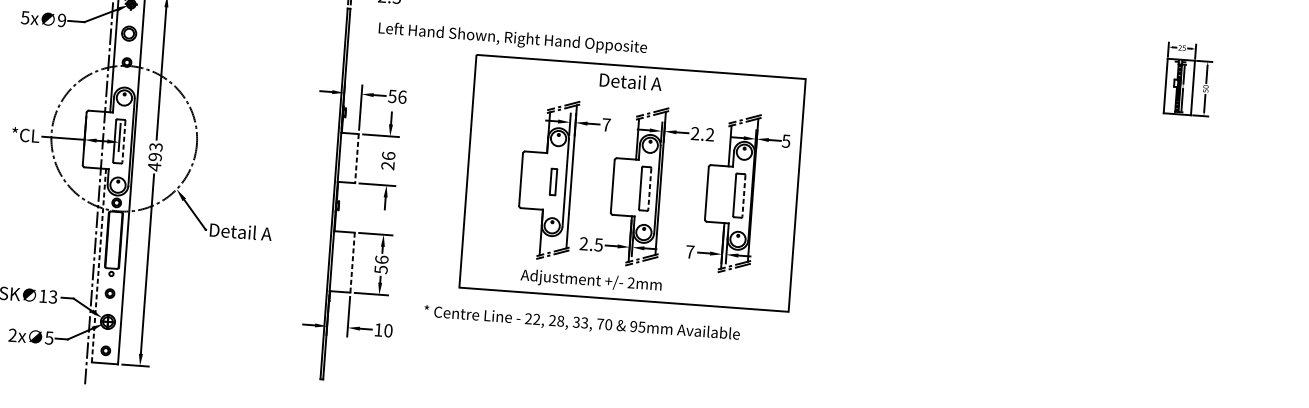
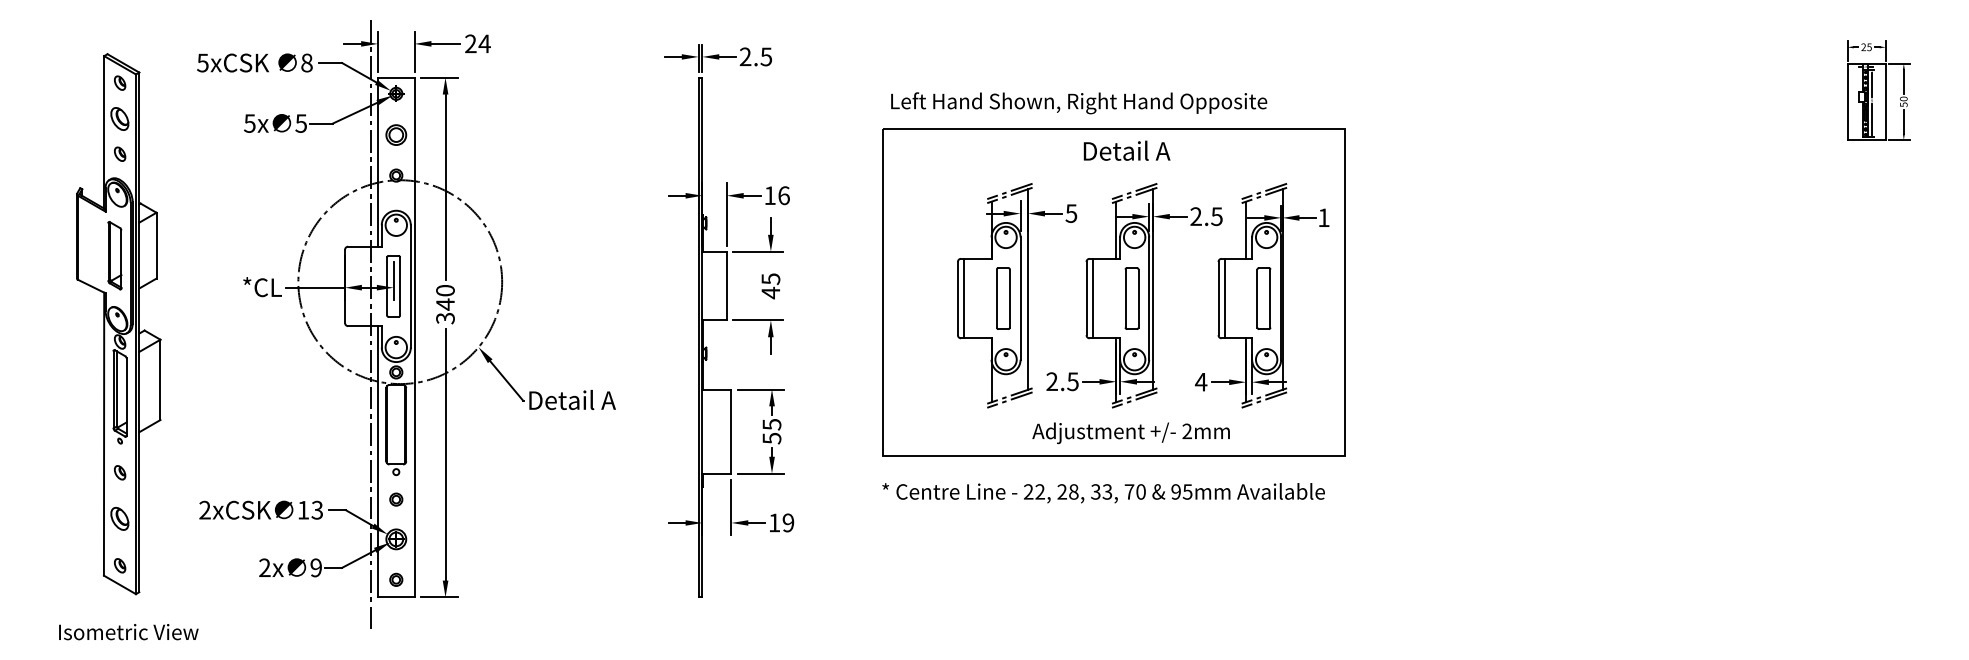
text: (61, 20) -> (300, 123), 9 -> 5
text: (513, 39) -> (1079, 103), moved
text: (630, 81) -> (1126, 150), moved
text: (392, 96) -> (769, 195), 56 -> 16
text: (606, 124) -> (1071, 213), 7 -> 5
text: (709, 134) -> (1216, 216), 2.2 -> 2.5
text: (785, 140) -> (1323, 217), 5 -> 1
line: (124, 141) -> (400, 286), dashed -> solid
text: (155, 157) -> (445, 304), 493 -> 340
line: (356, 158) -> (726, 286), dashed -> solid
text: (388, 161) -> (770, 286), 26 -> 45
line: (525, 179) -> (964, 298), added
part: (553, 181) -> (1003, 298), size x1.67
line: (617, 186) -> (1092, 298), added
line: (649, 189) -> (1138, 299), dashed -> solid
line: (711, 193) -> (1224, 298), added
line: (743, 196) -> (1270, 299), dashed -> solid
text: (689, 252) -> (1200, 382), 7 -> 4
text: (381, 259) -> (771, 424), 56 -> 55
line: (352, 263) -> (731, 432), dashed -> solid
line: (98, 265) -> (377, 461), dashed -> solid
text: (590, 281) -> (1130, 433), moved
text: (581, 323) -> (1103, 493), moved
text: (388, 330) -> (788, 522), 10 -> 19
text: (48, 337) -> (315, 567), 5 -> 9

